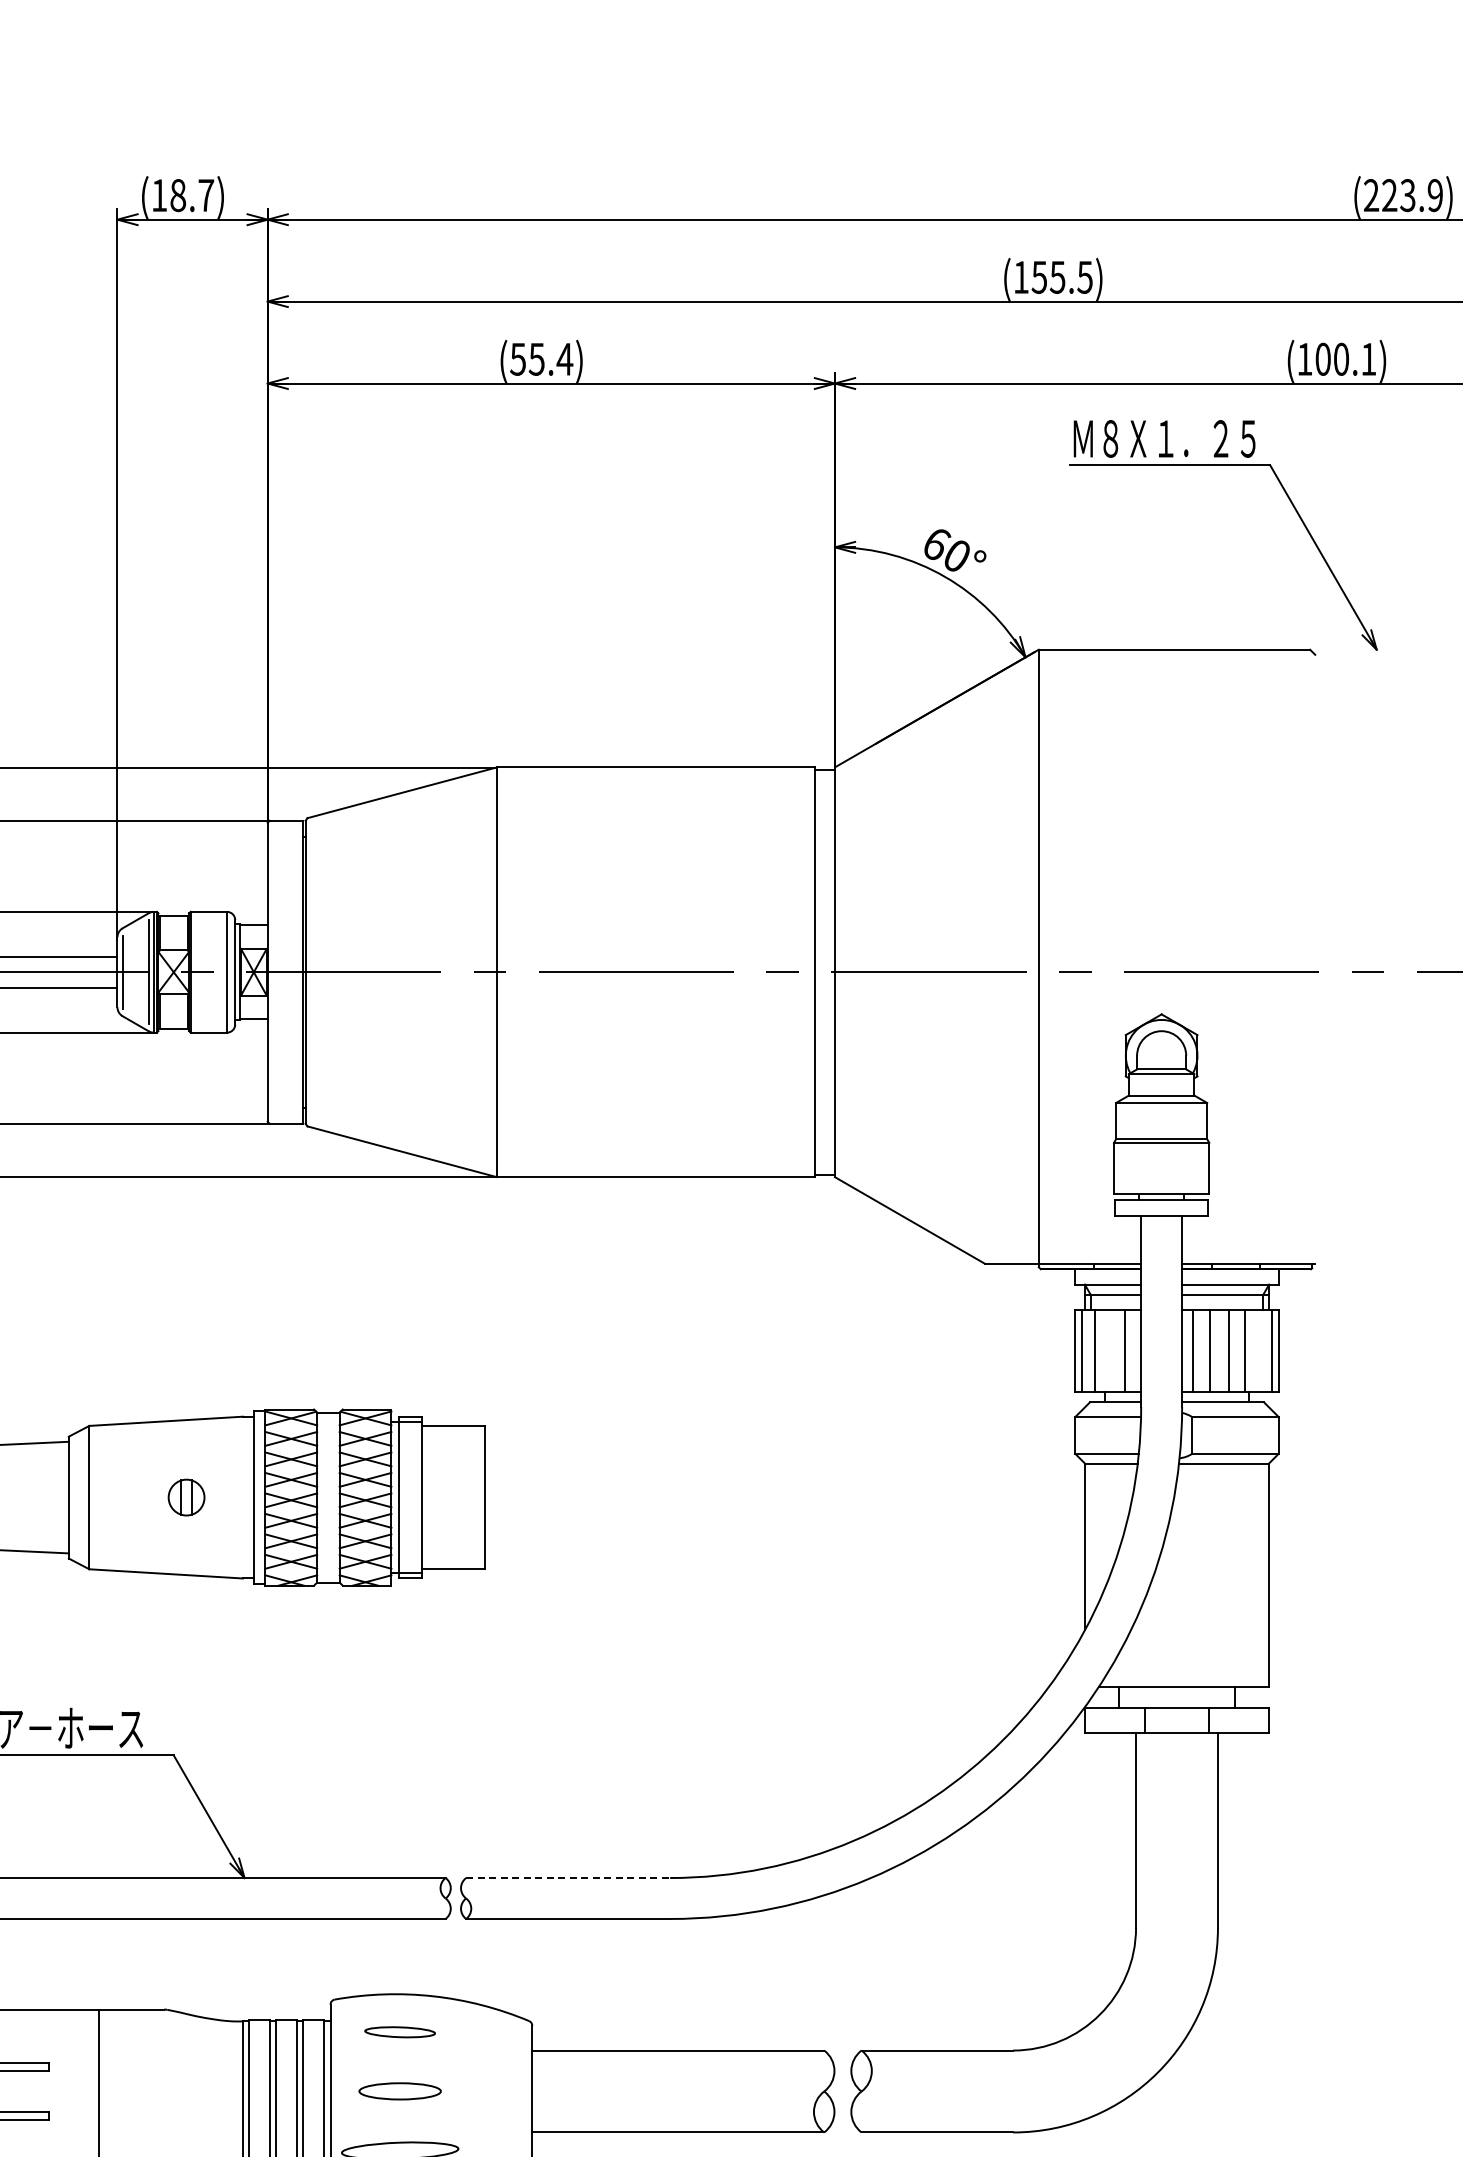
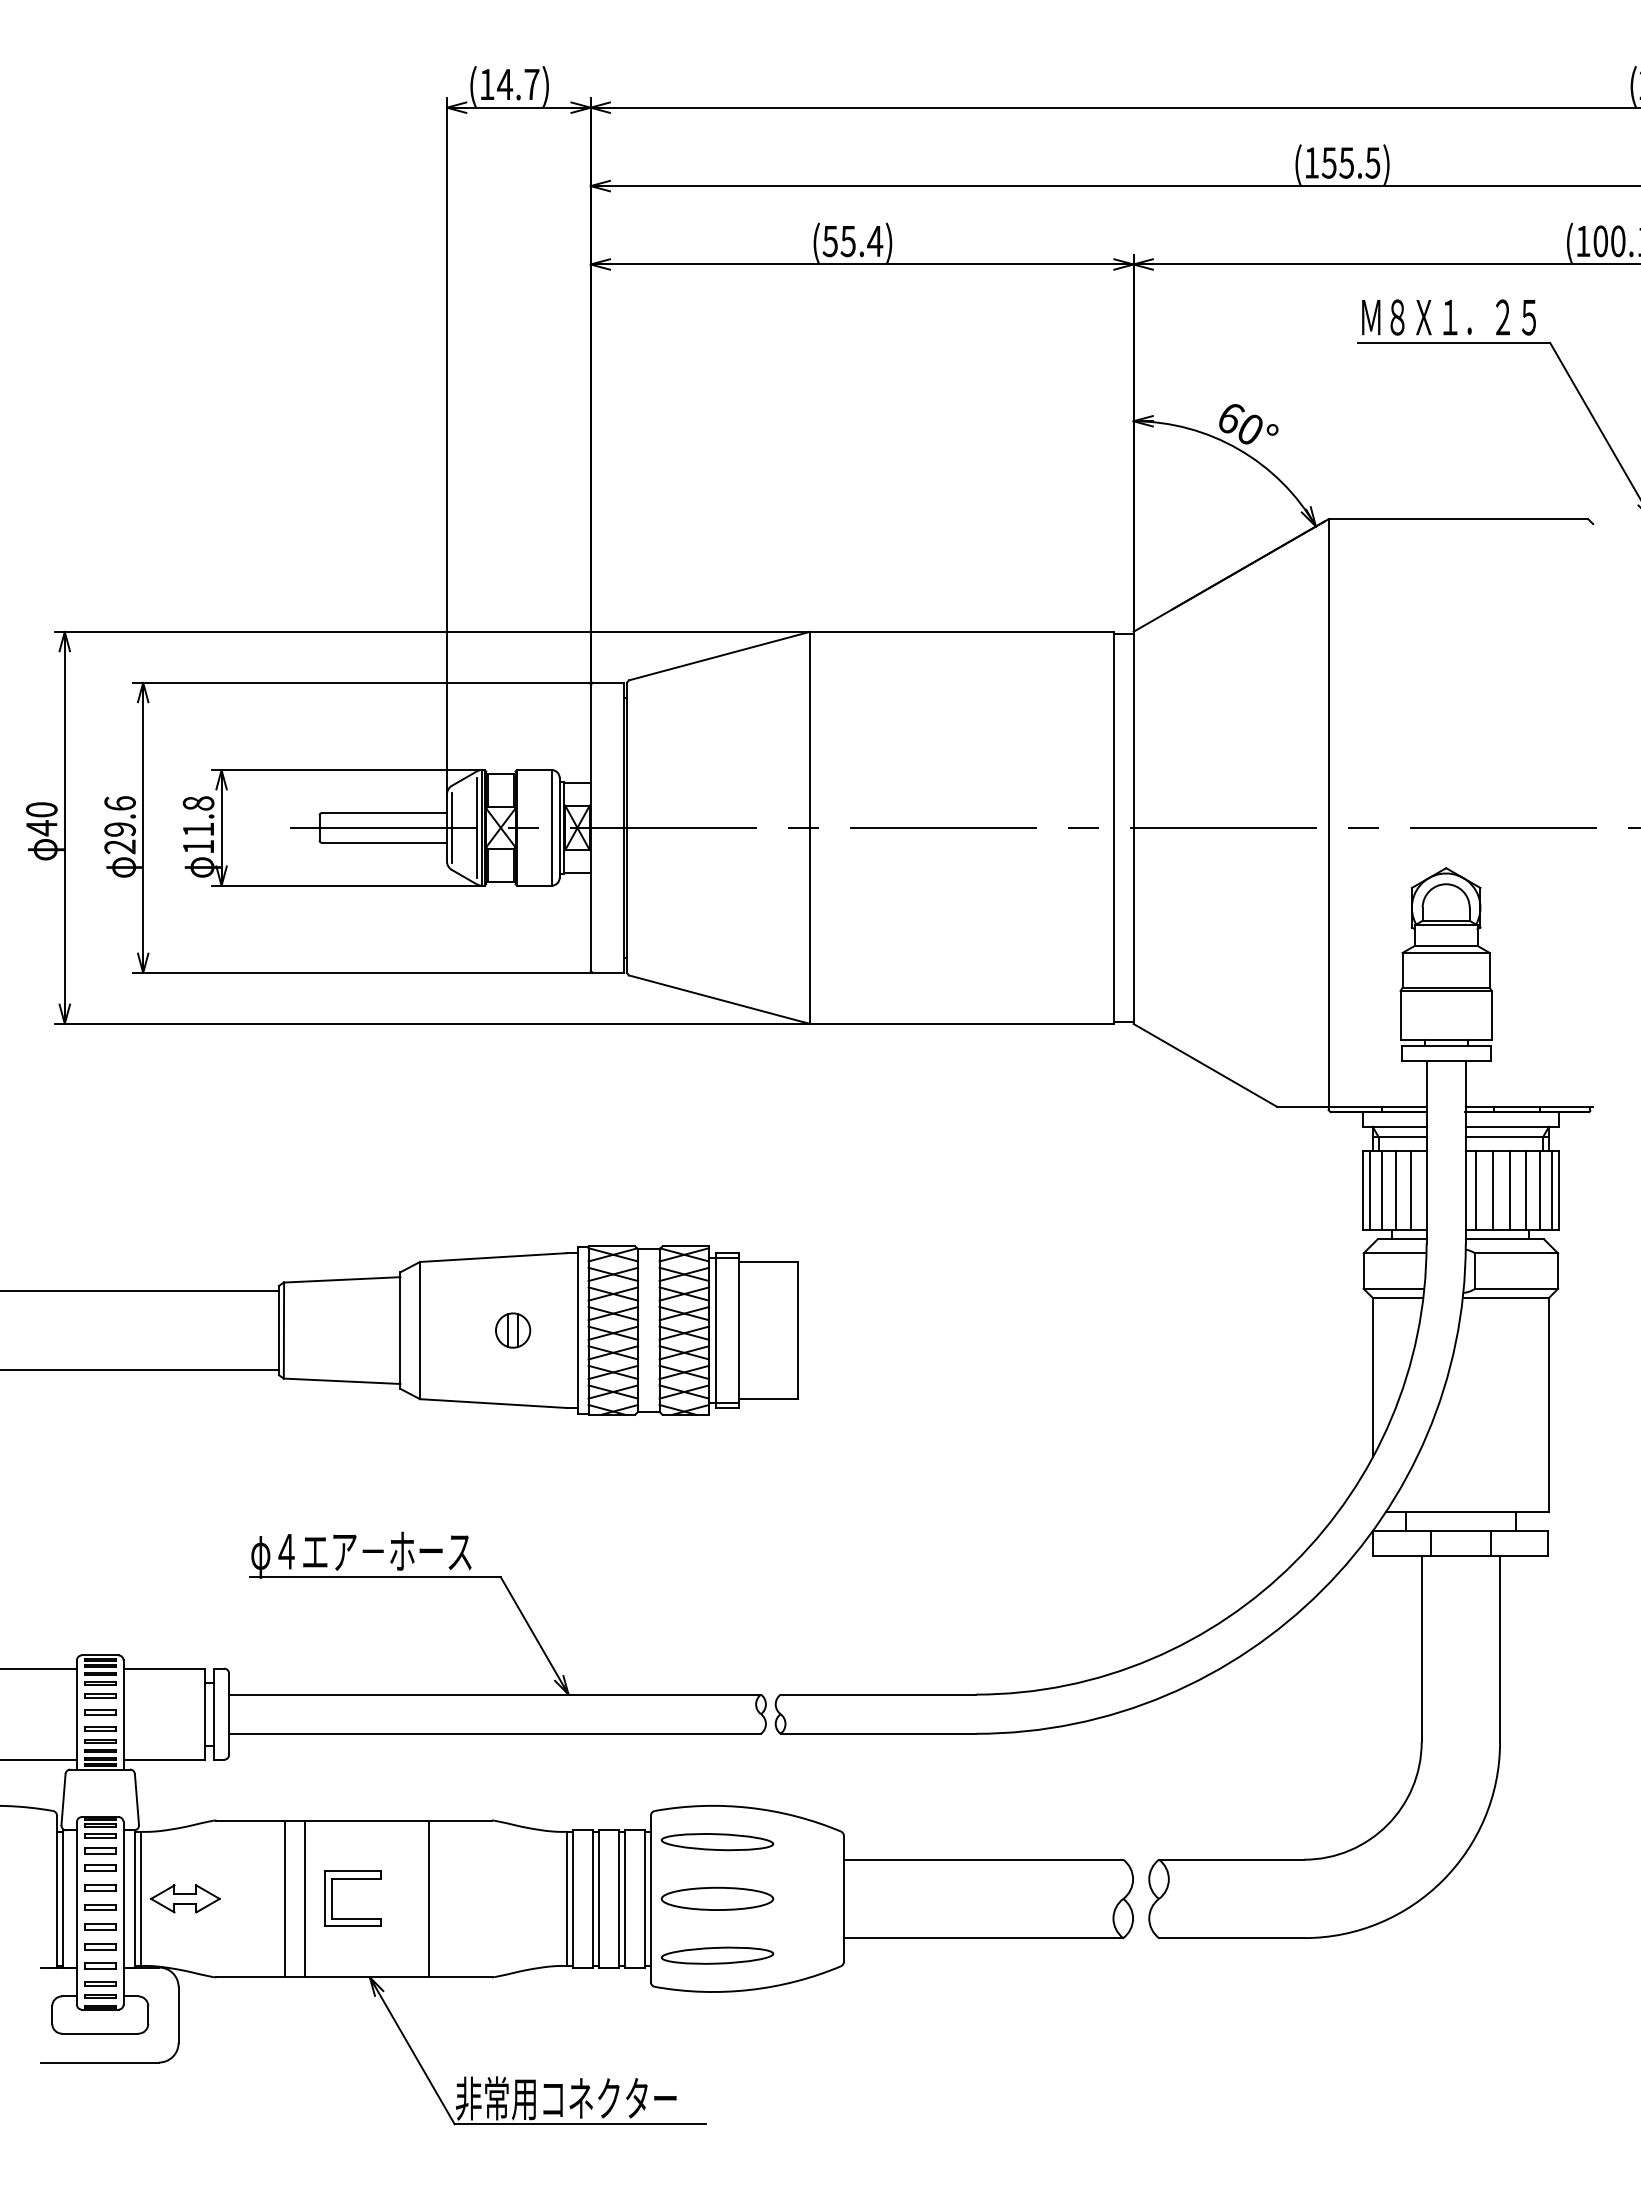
text: (178, 195) -> (505, 84), (18.7) -> (14.7)
line: (1108, 1351) -> (1395, 1190), added
line: (1259, 1351) -> (1539, 1190), added
line: (568, 1877) -> (878, 1694), dashed -> solid
part: (400, 2032) -> (717, 1842), size x1.67
part: (400, 2091) -> (717, 1898), size x1.43

